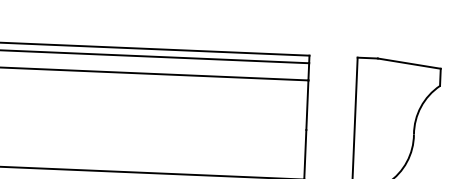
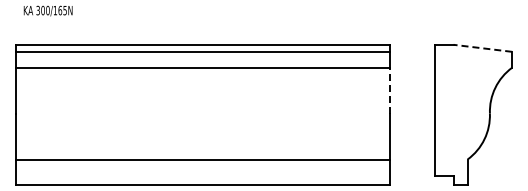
line: (408, 63) -> (482, 48), solid -> dashed
line: (307, 105) -> (390, 90), solid -> dashed

